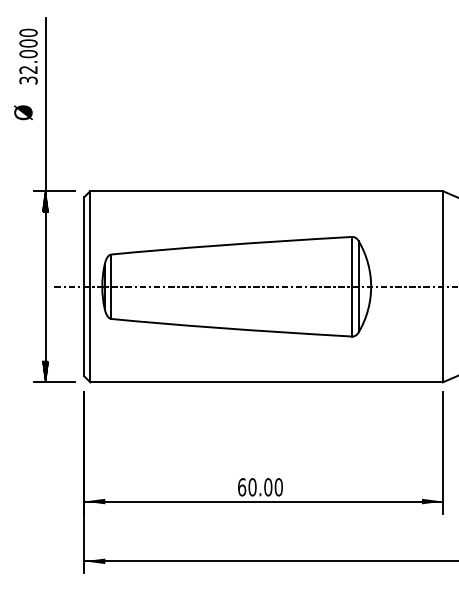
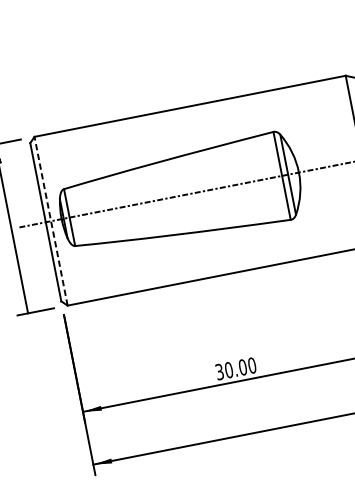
line: (90, 286) -> (51, 220), solid -> dashed
hatch: (45, 371) -> (26, 303), removed
text: (242, 487) -> (220, 372), 60.00 -> 30.00

